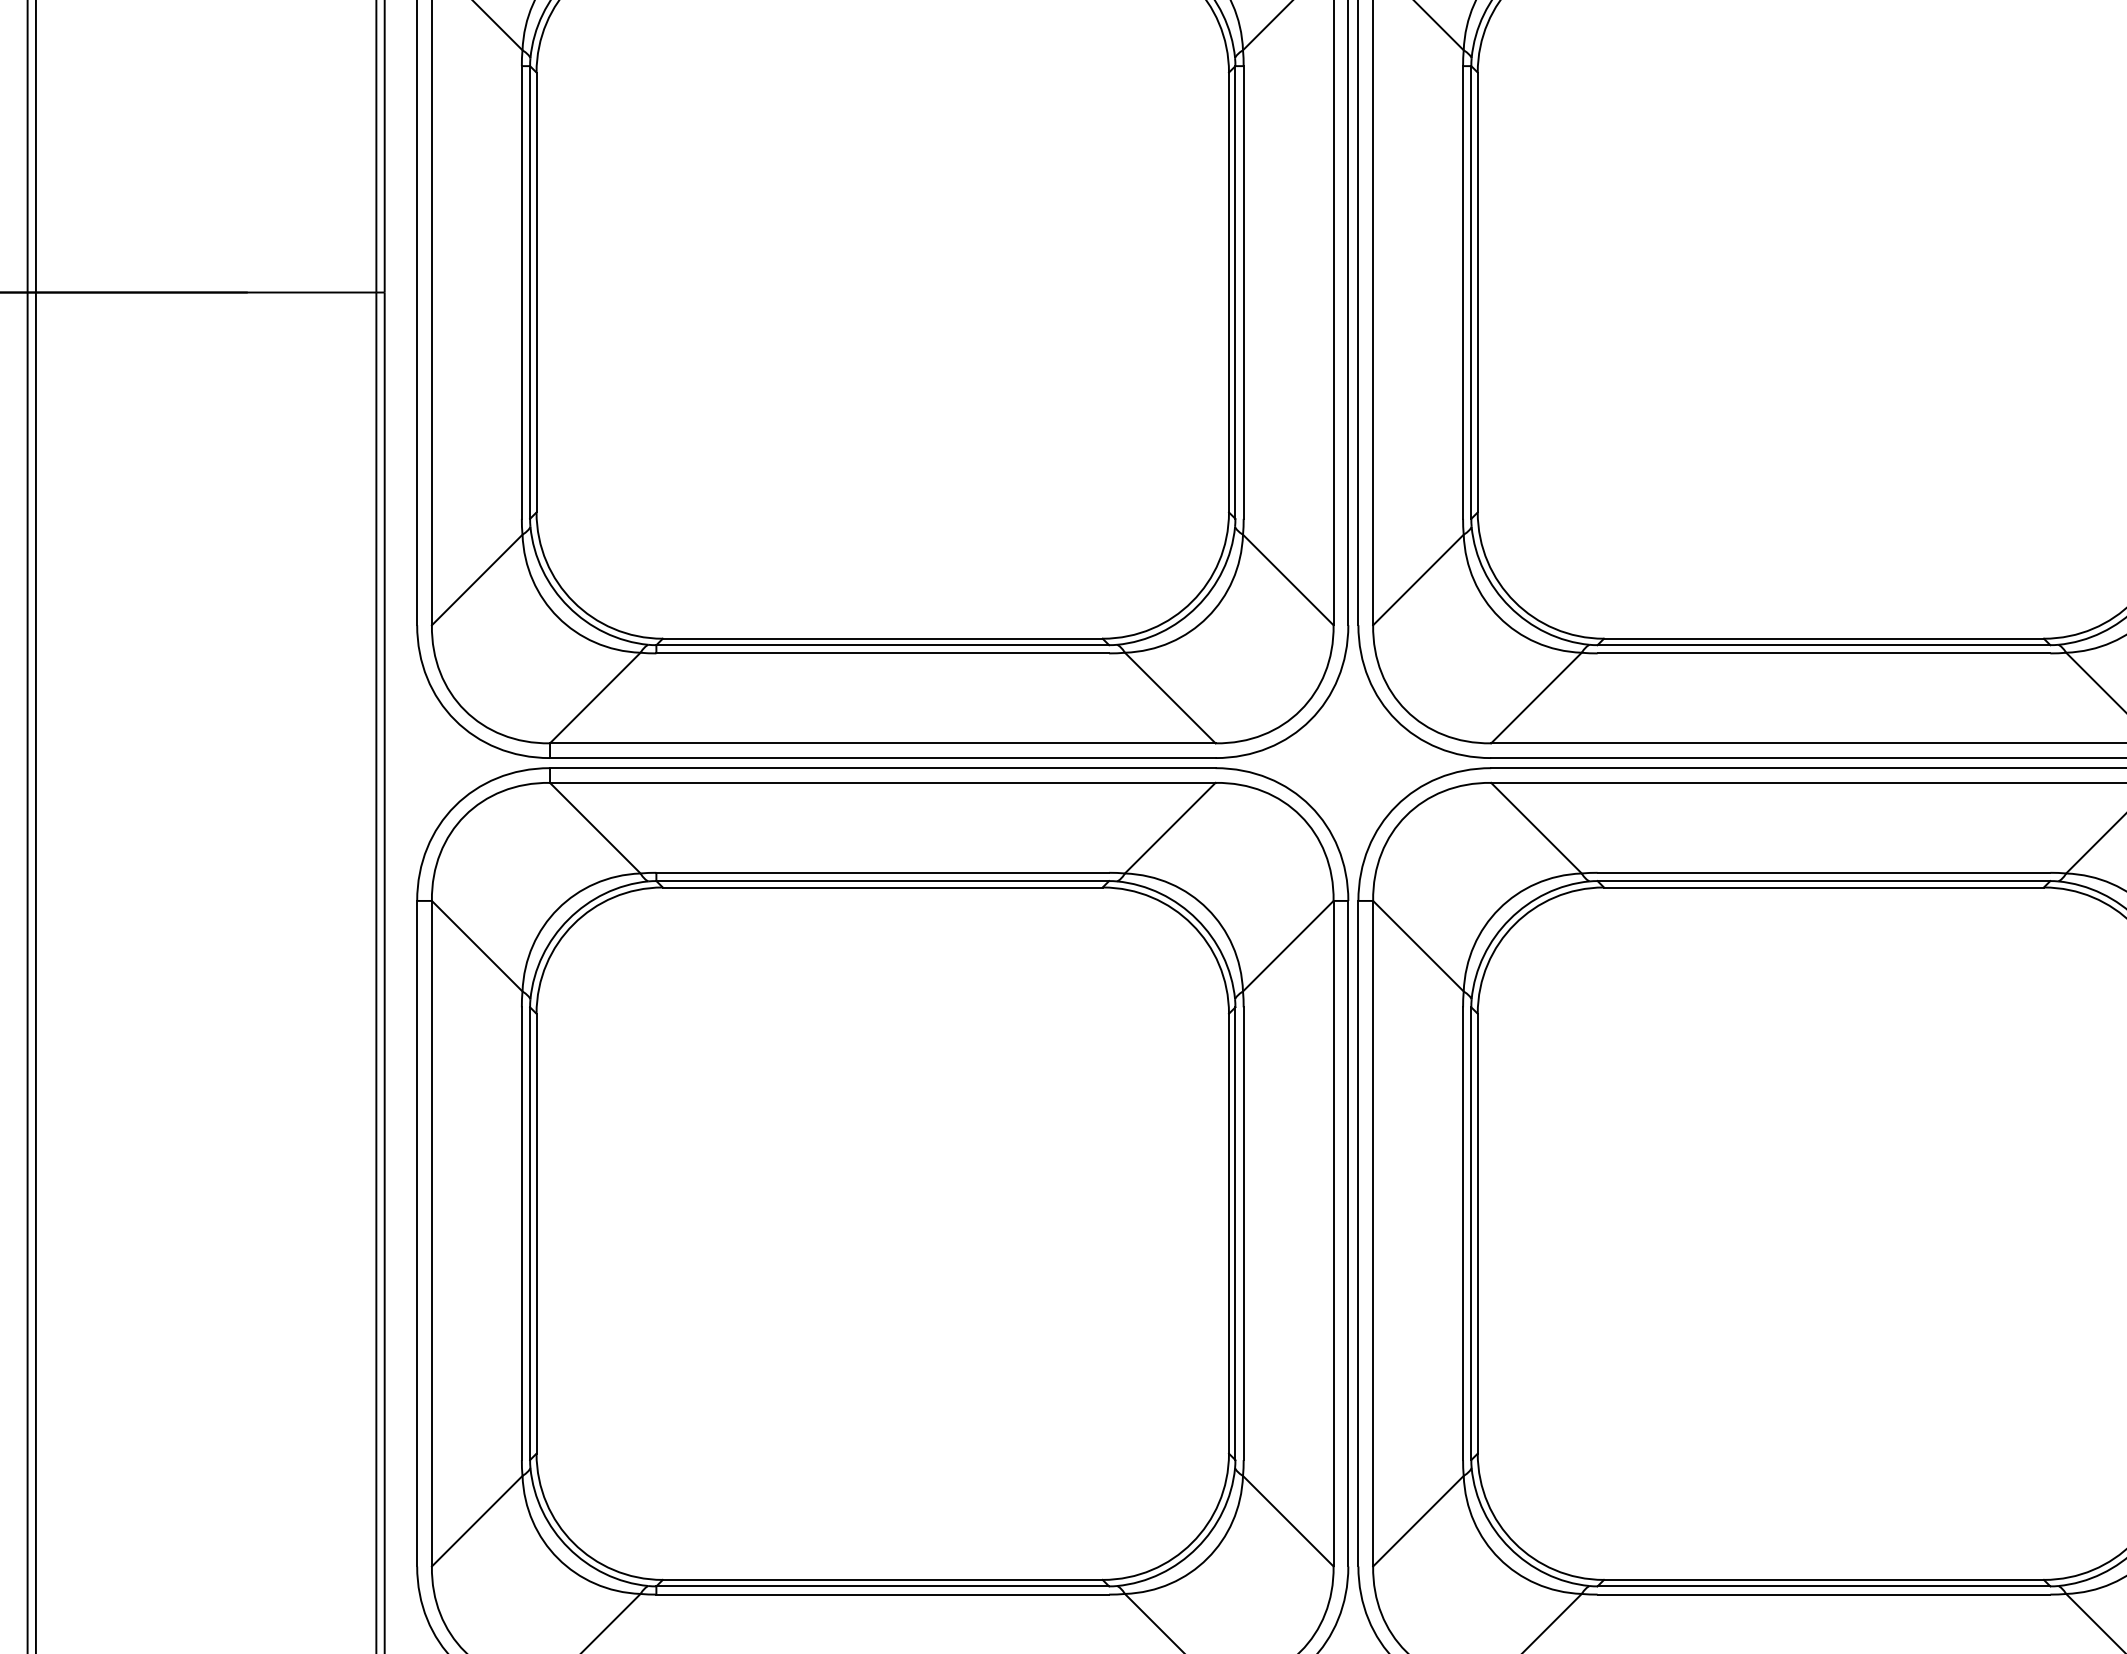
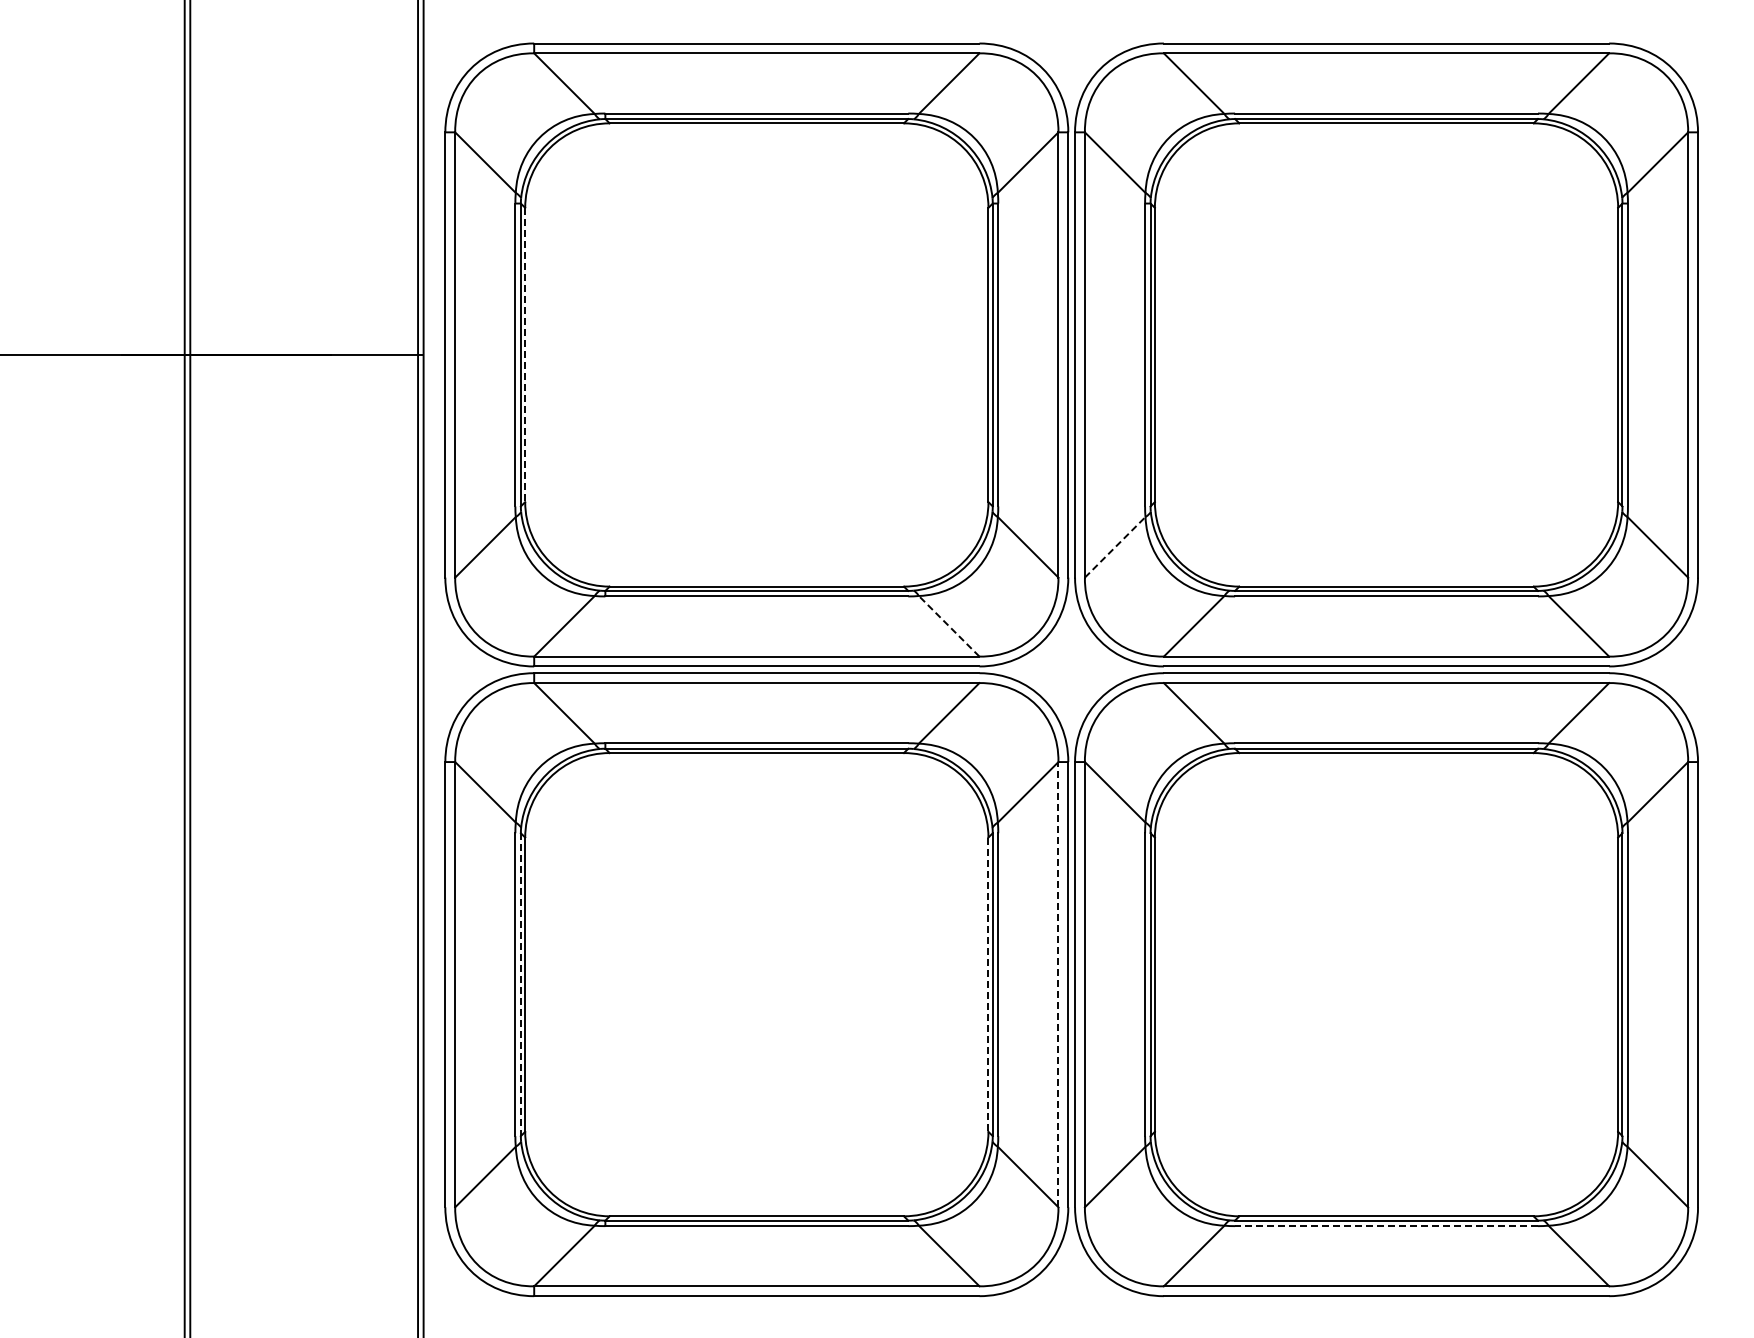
line: (536, 293) -> (525, 355), solid -> dashed
line: (1418, 580) -> (1115, 547), solid -> dashed
line: (1170, 698) -> (949, 626), solid -> dashed
line: (1333, 1233) -> (1058, 984), solid -> dashed
line: (529, 1234) -> (520, 985), solid -> dashed
line: (1229, 1234) -> (988, 985), solid -> dashed
line: (1823, 1595) -> (1386, 1226), solid -> dashed

